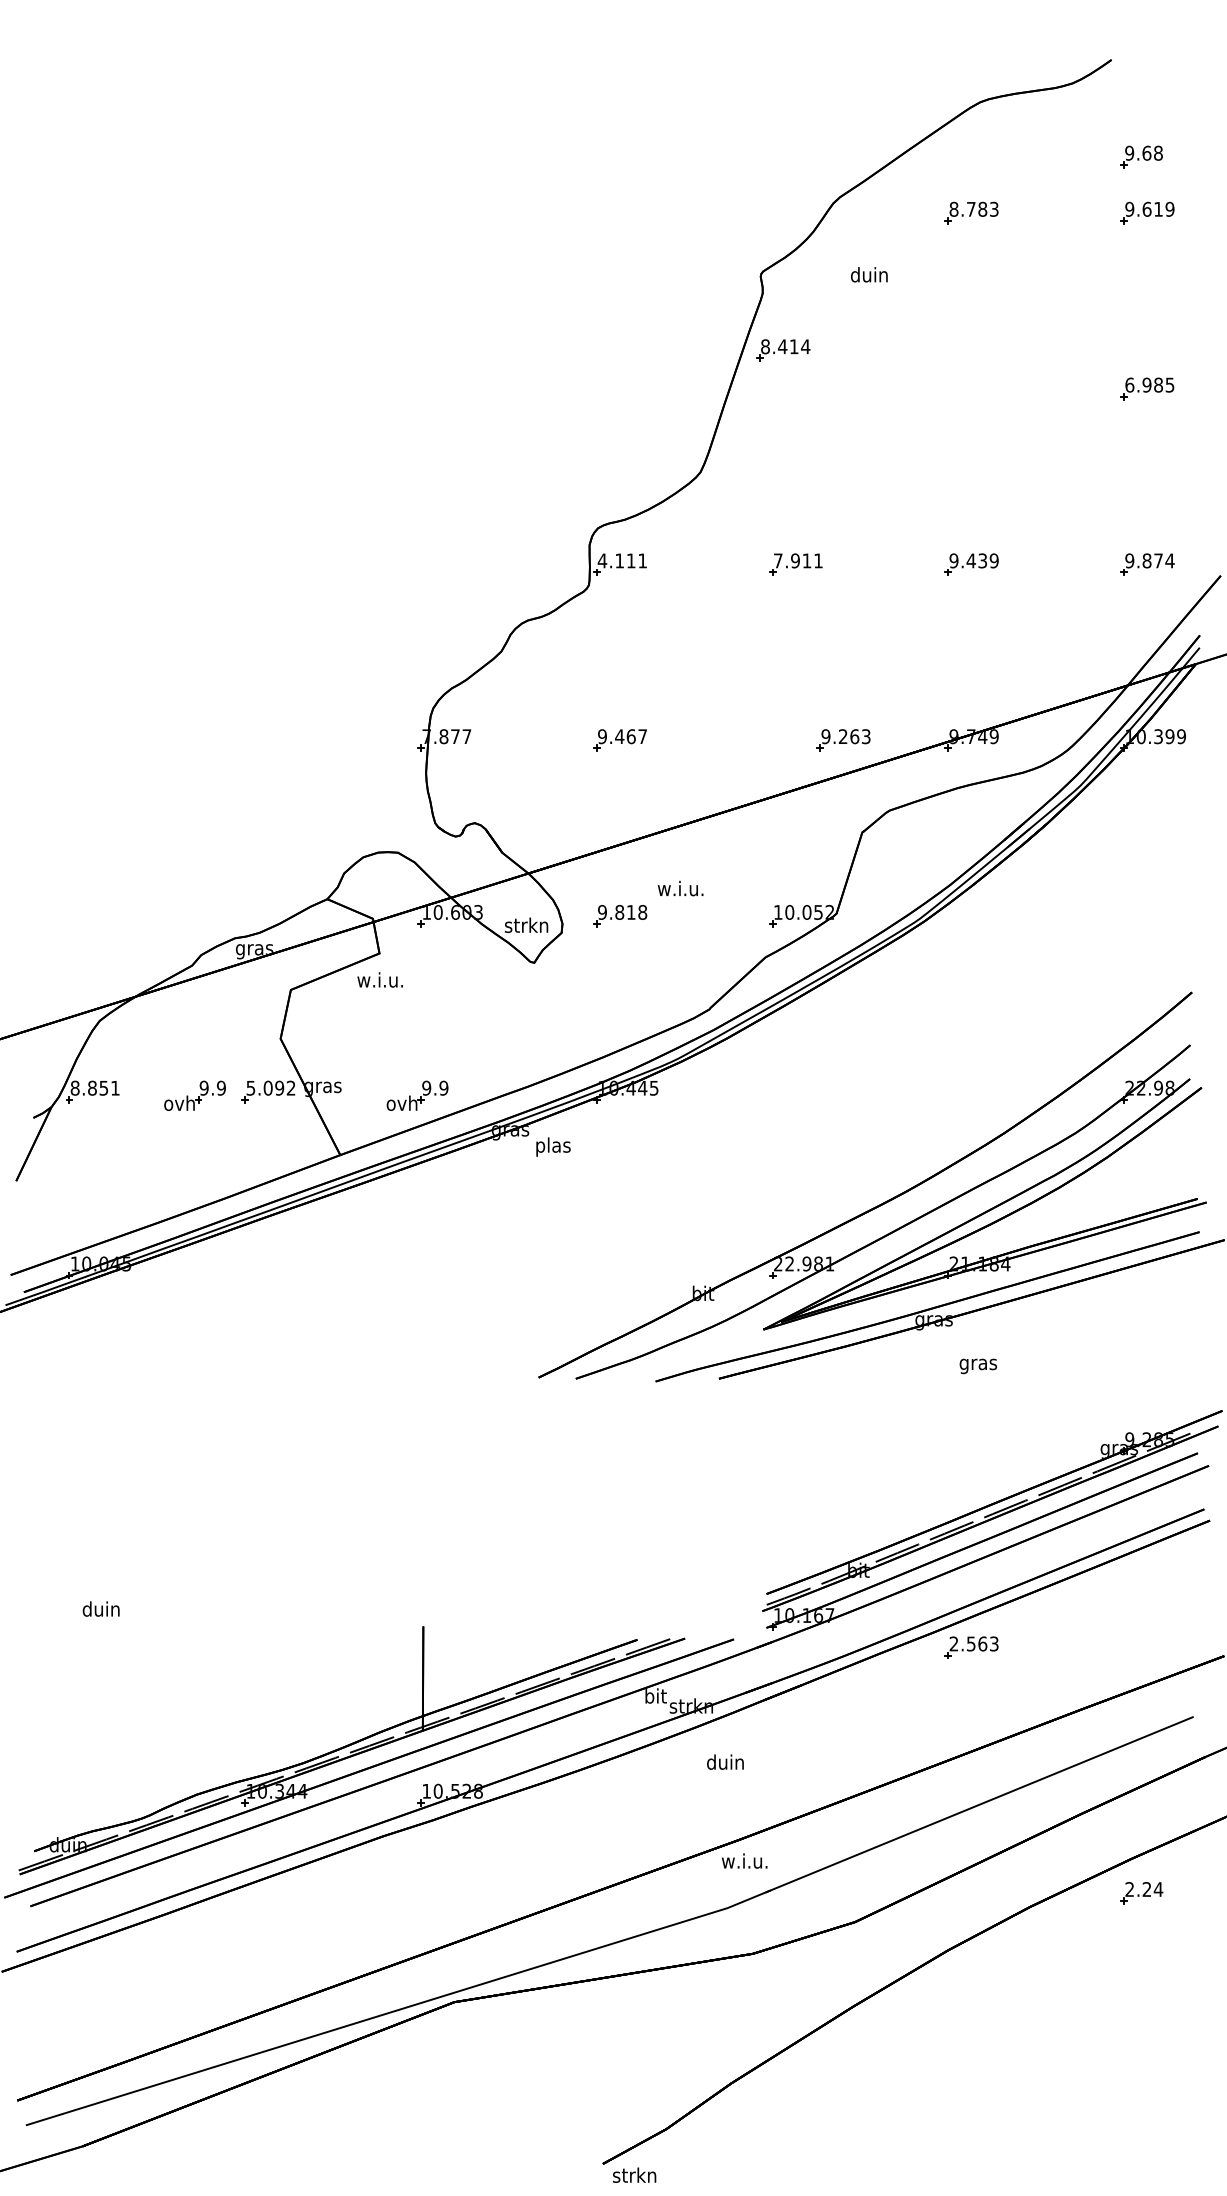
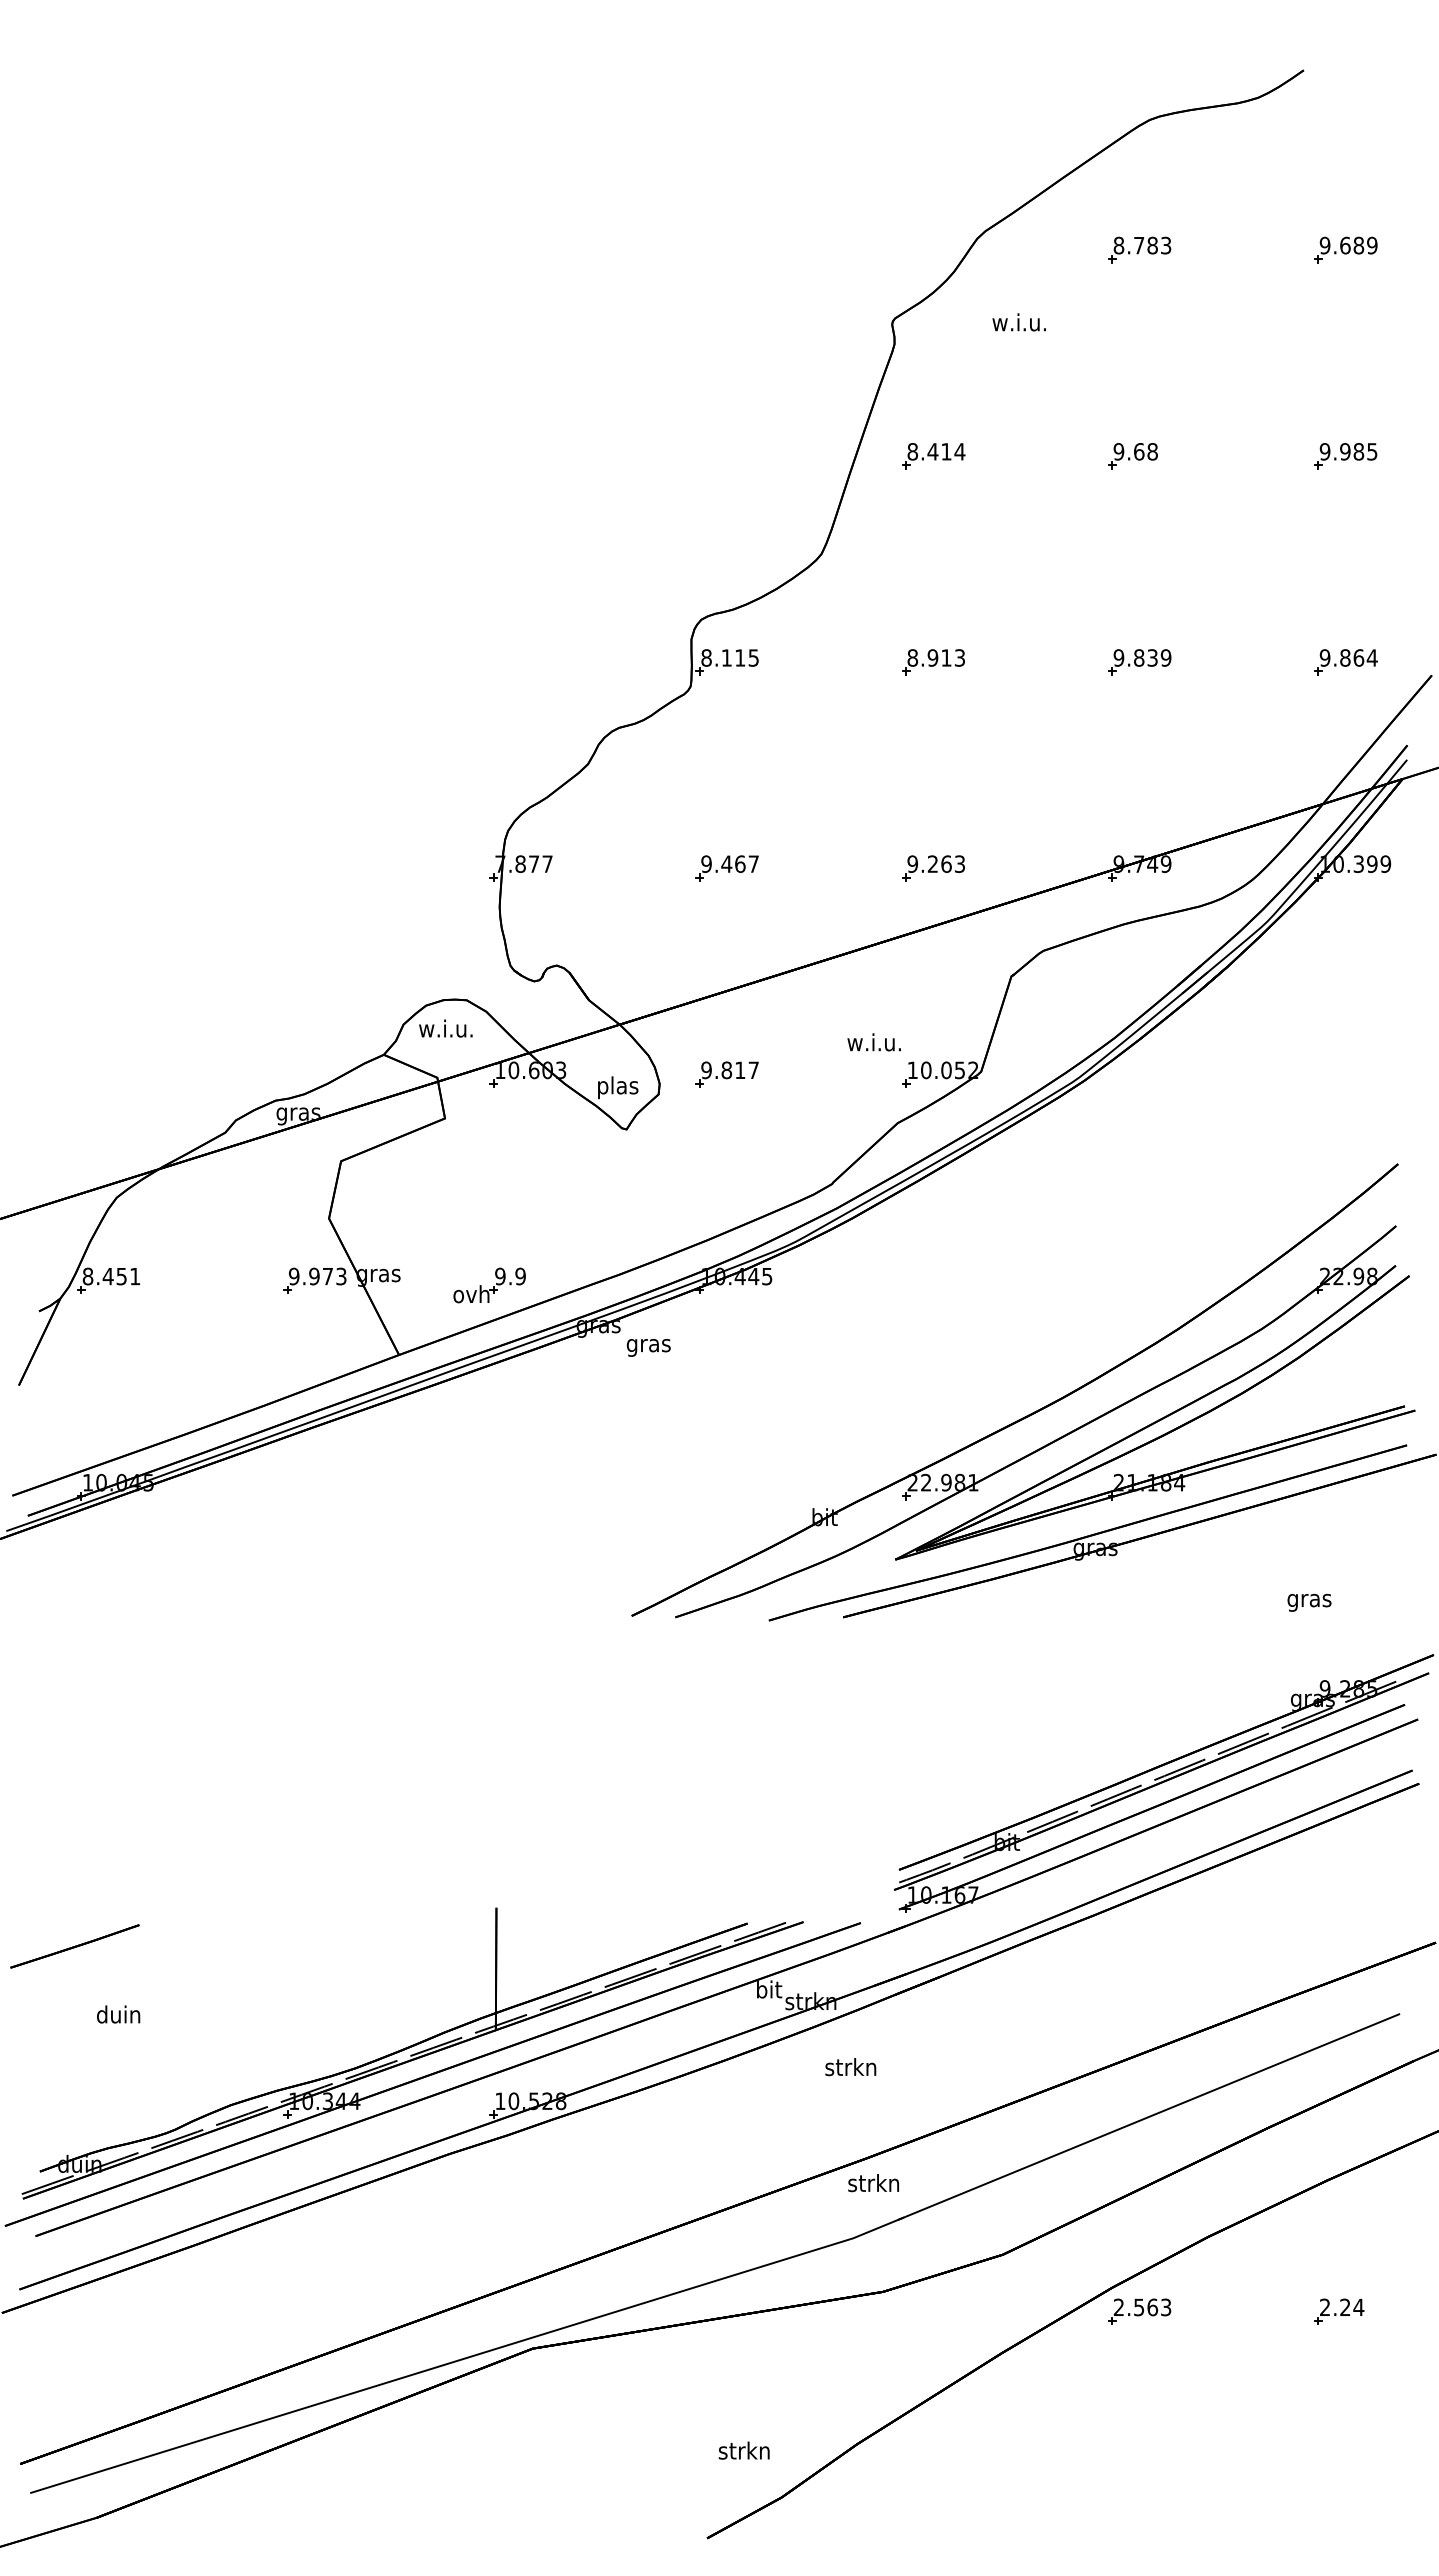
part: (1141, 157) -> (1132, 456), moved
text: (1158, 209) -> (1358, 245), 9.619 -> 9.689
text: (868, 274) -> (1018, 322), duin -> w.i.u.
part: (783, 350) -> (933, 456), moved
text: (1129, 384) -> (1324, 451), 6.985 -> 9.985
text: (622, 560) -> (729, 657), 4.111 -> 8.115
text: (797, 560) -> (935, 657), 7.911 -> 8.913
text: (970, 560) -> (1138, 657), 9.439 -> 9.839
text: (1158, 560) -> (1358, 657), 9.874 -> 9.864
part: (843, 740) -> (933, 868), moved
text: (679, 888) -> (873, 1042), moved
text: (642, 912) -> (753, 1070), 9.818 -> 9.817
text: (526, 927) -> (617, 1087), strkn -> plas
text: (379, 979) -> (445, 1028), moved
text: (91, 1088) -> (107, 1276), 8.851 -> 8.451
text: (270, 1088) -> (317, 1276), 5.092 -> 9.973
part: (194, 1095) -> (228, 1285), removed
text: (552, 1147) -> (648, 1345), plas -> gras
text: (978, 1366) -> (1309, 1602), moved
text: (101, 1609) -> (118, 2014), moved
part: (971, 1647) -> (1139, 2311), moved
line: (63, 1659) -> (74, 1946), added
text: (725, 1762) -> (850, 2067), duin -> strkn
text: (744, 1861) -> (873, 2183), w.i.u. -> strkn
part: (1142, 1892) -> (1339, 2311), moved
text: (633, 2175) -> (743, 2450), moved

